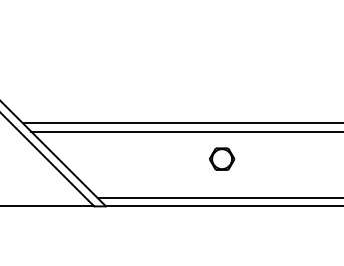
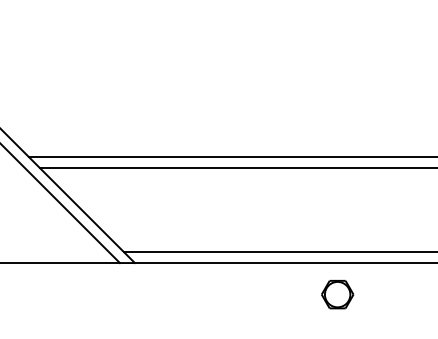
part: (222, 158) -> (338, 293), moved

